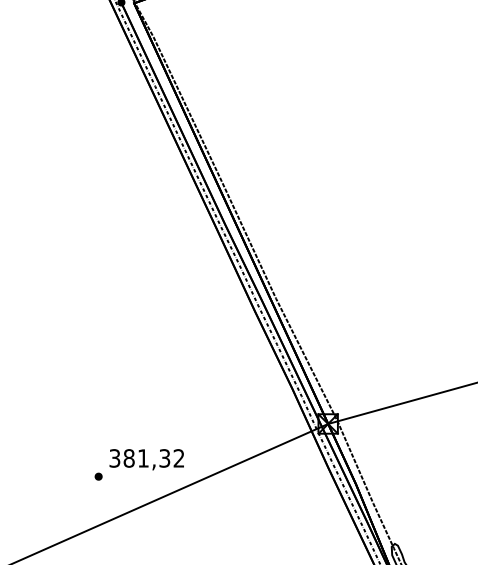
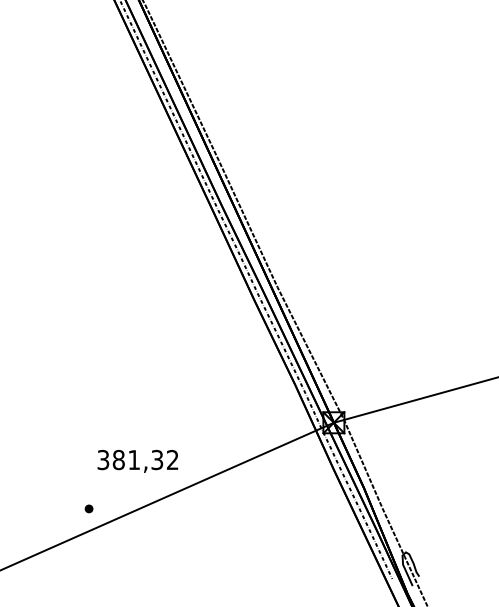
part: (98, 476) -> (88, 508), moved

